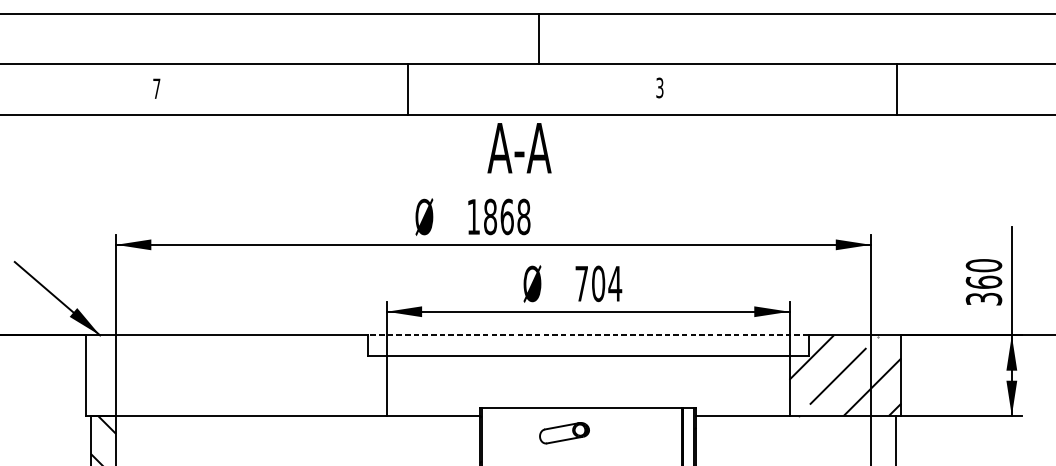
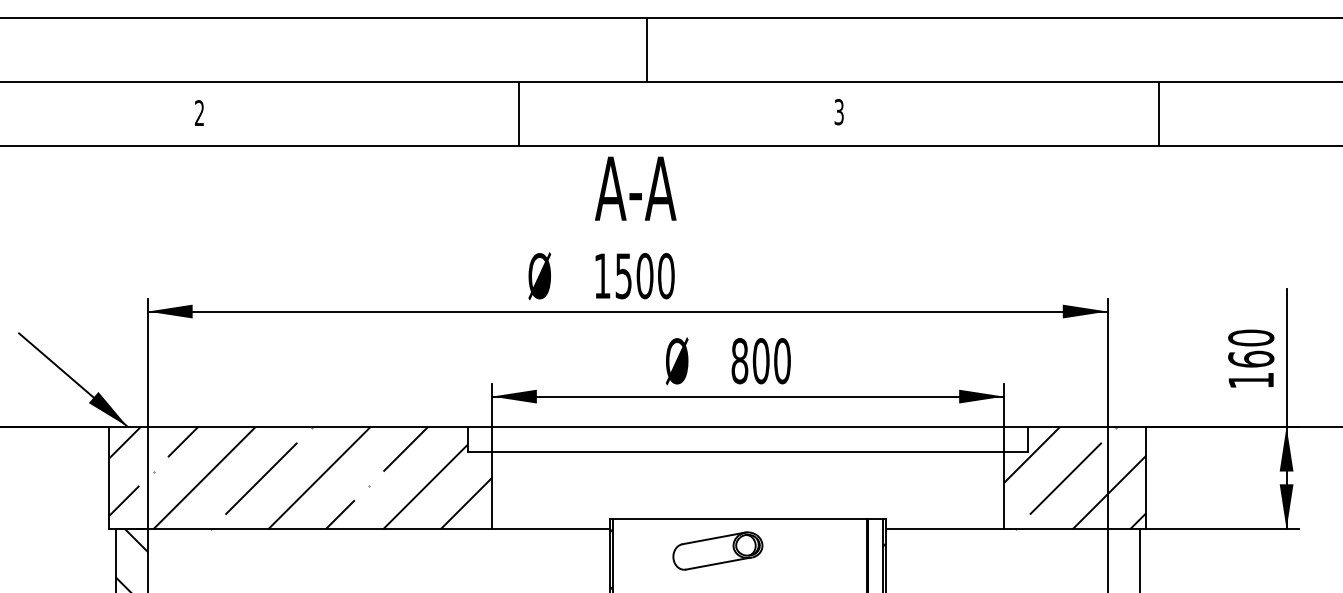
line: (539, 38) -> (647, 49), moved
text: (156, 88) -> (199, 112), 7 -> 2
line: (896, 89) -> (1158, 113), moved
text: (519, 148) -> (635, 188), moved
text: (506, 217) -> (644, 276), 1868 -> 1500
text: (598, 284) -> (761, 361), 704 -> 800
text: (984, 299) -> (1251, 380), 360 -> 160
line: (587, 335) -> (747, 426), dashed -> solid
hatch: (236, 375) -> (300, 477), added
part: (564, 432) -> (717, 550), size x1.43

